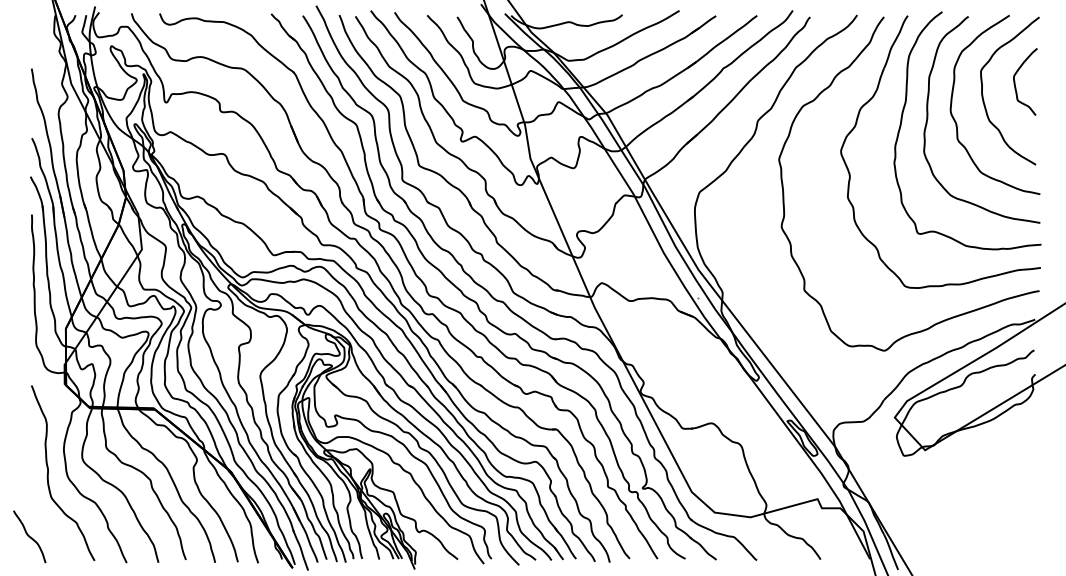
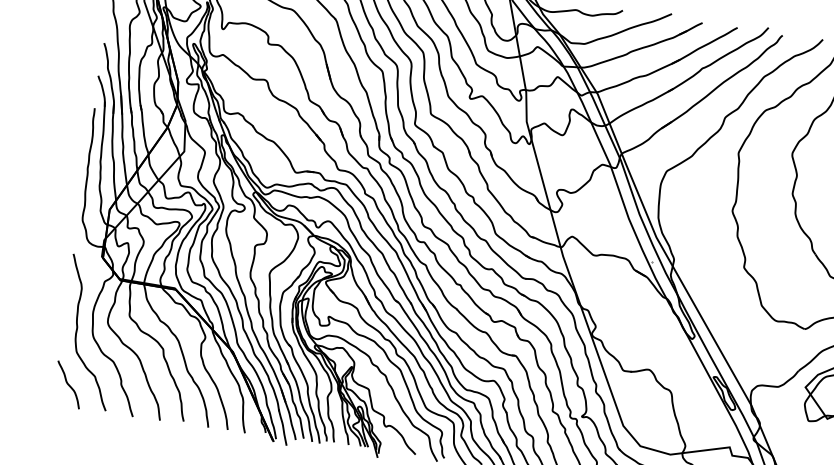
curve: (29, 536) -> (68, 384), moved

